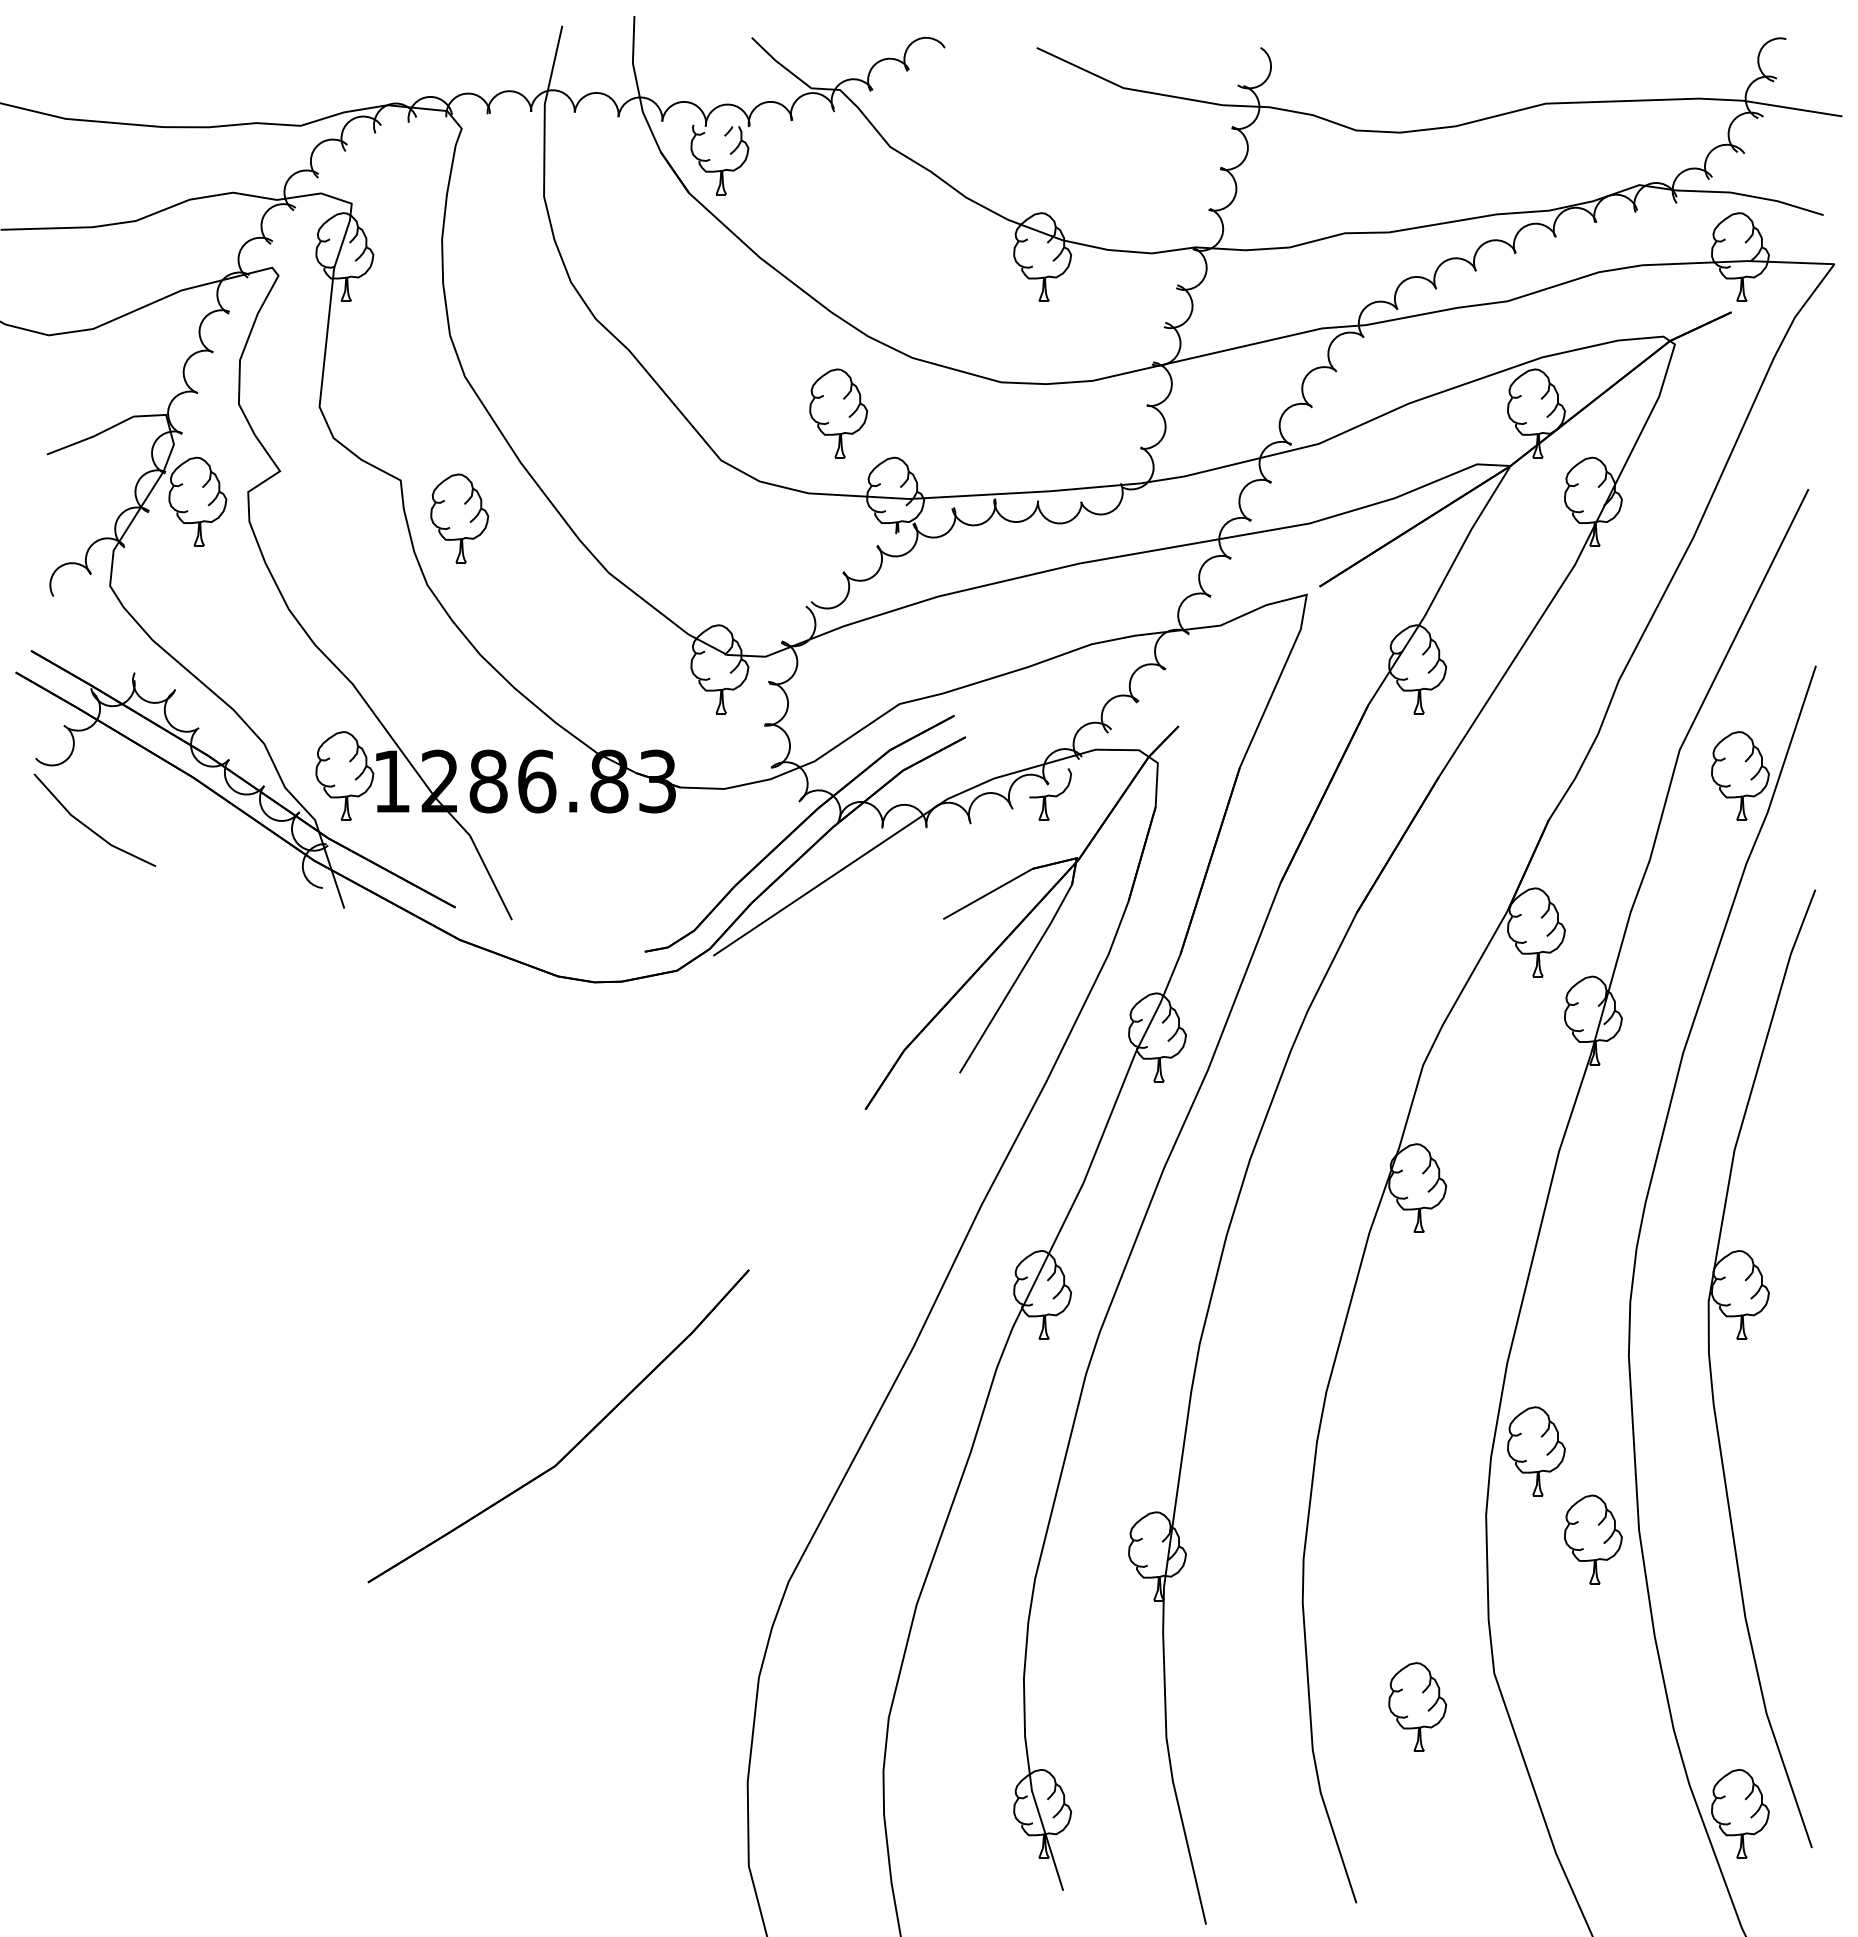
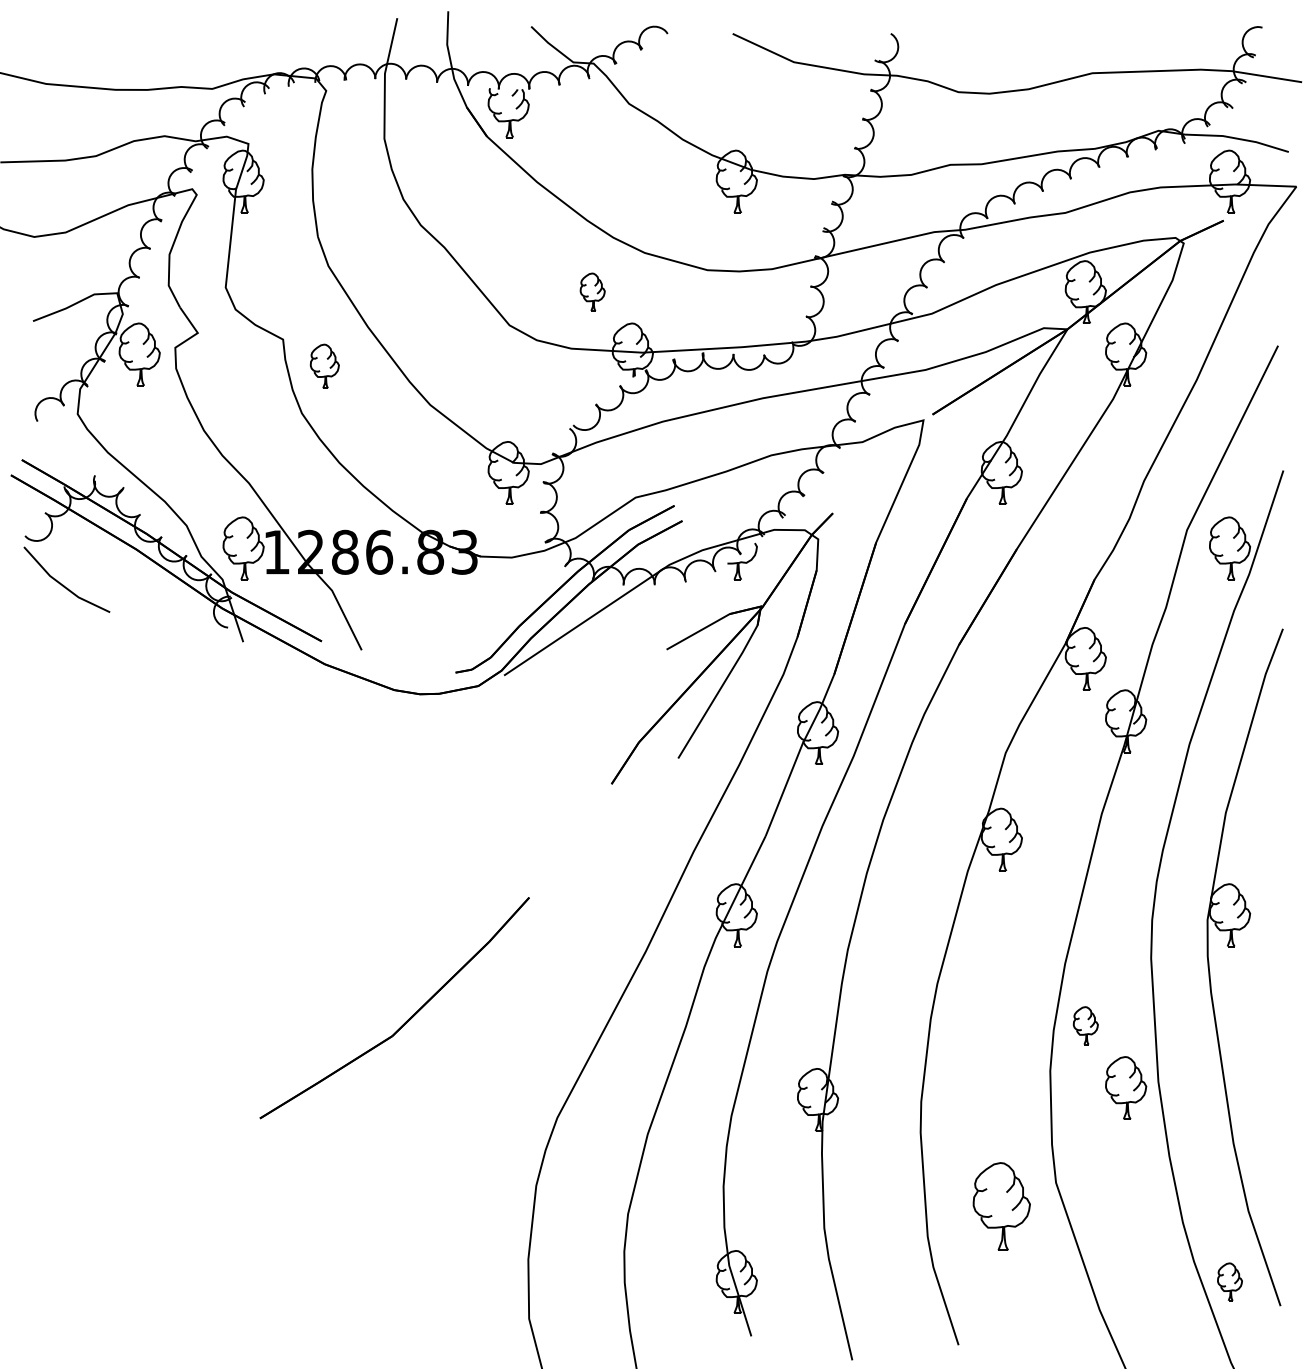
part: (838, 413) -> (592, 292), size x0.6
part: (459, 518) -> (324, 366), size x0.7
part: (1536, 1451) -> (1085, 1025), size x0.6
part: (1417, 1706) -> (1001, 1206), size x1.4
part: (1740, 1813) -> (1230, 1281), size x0.6

